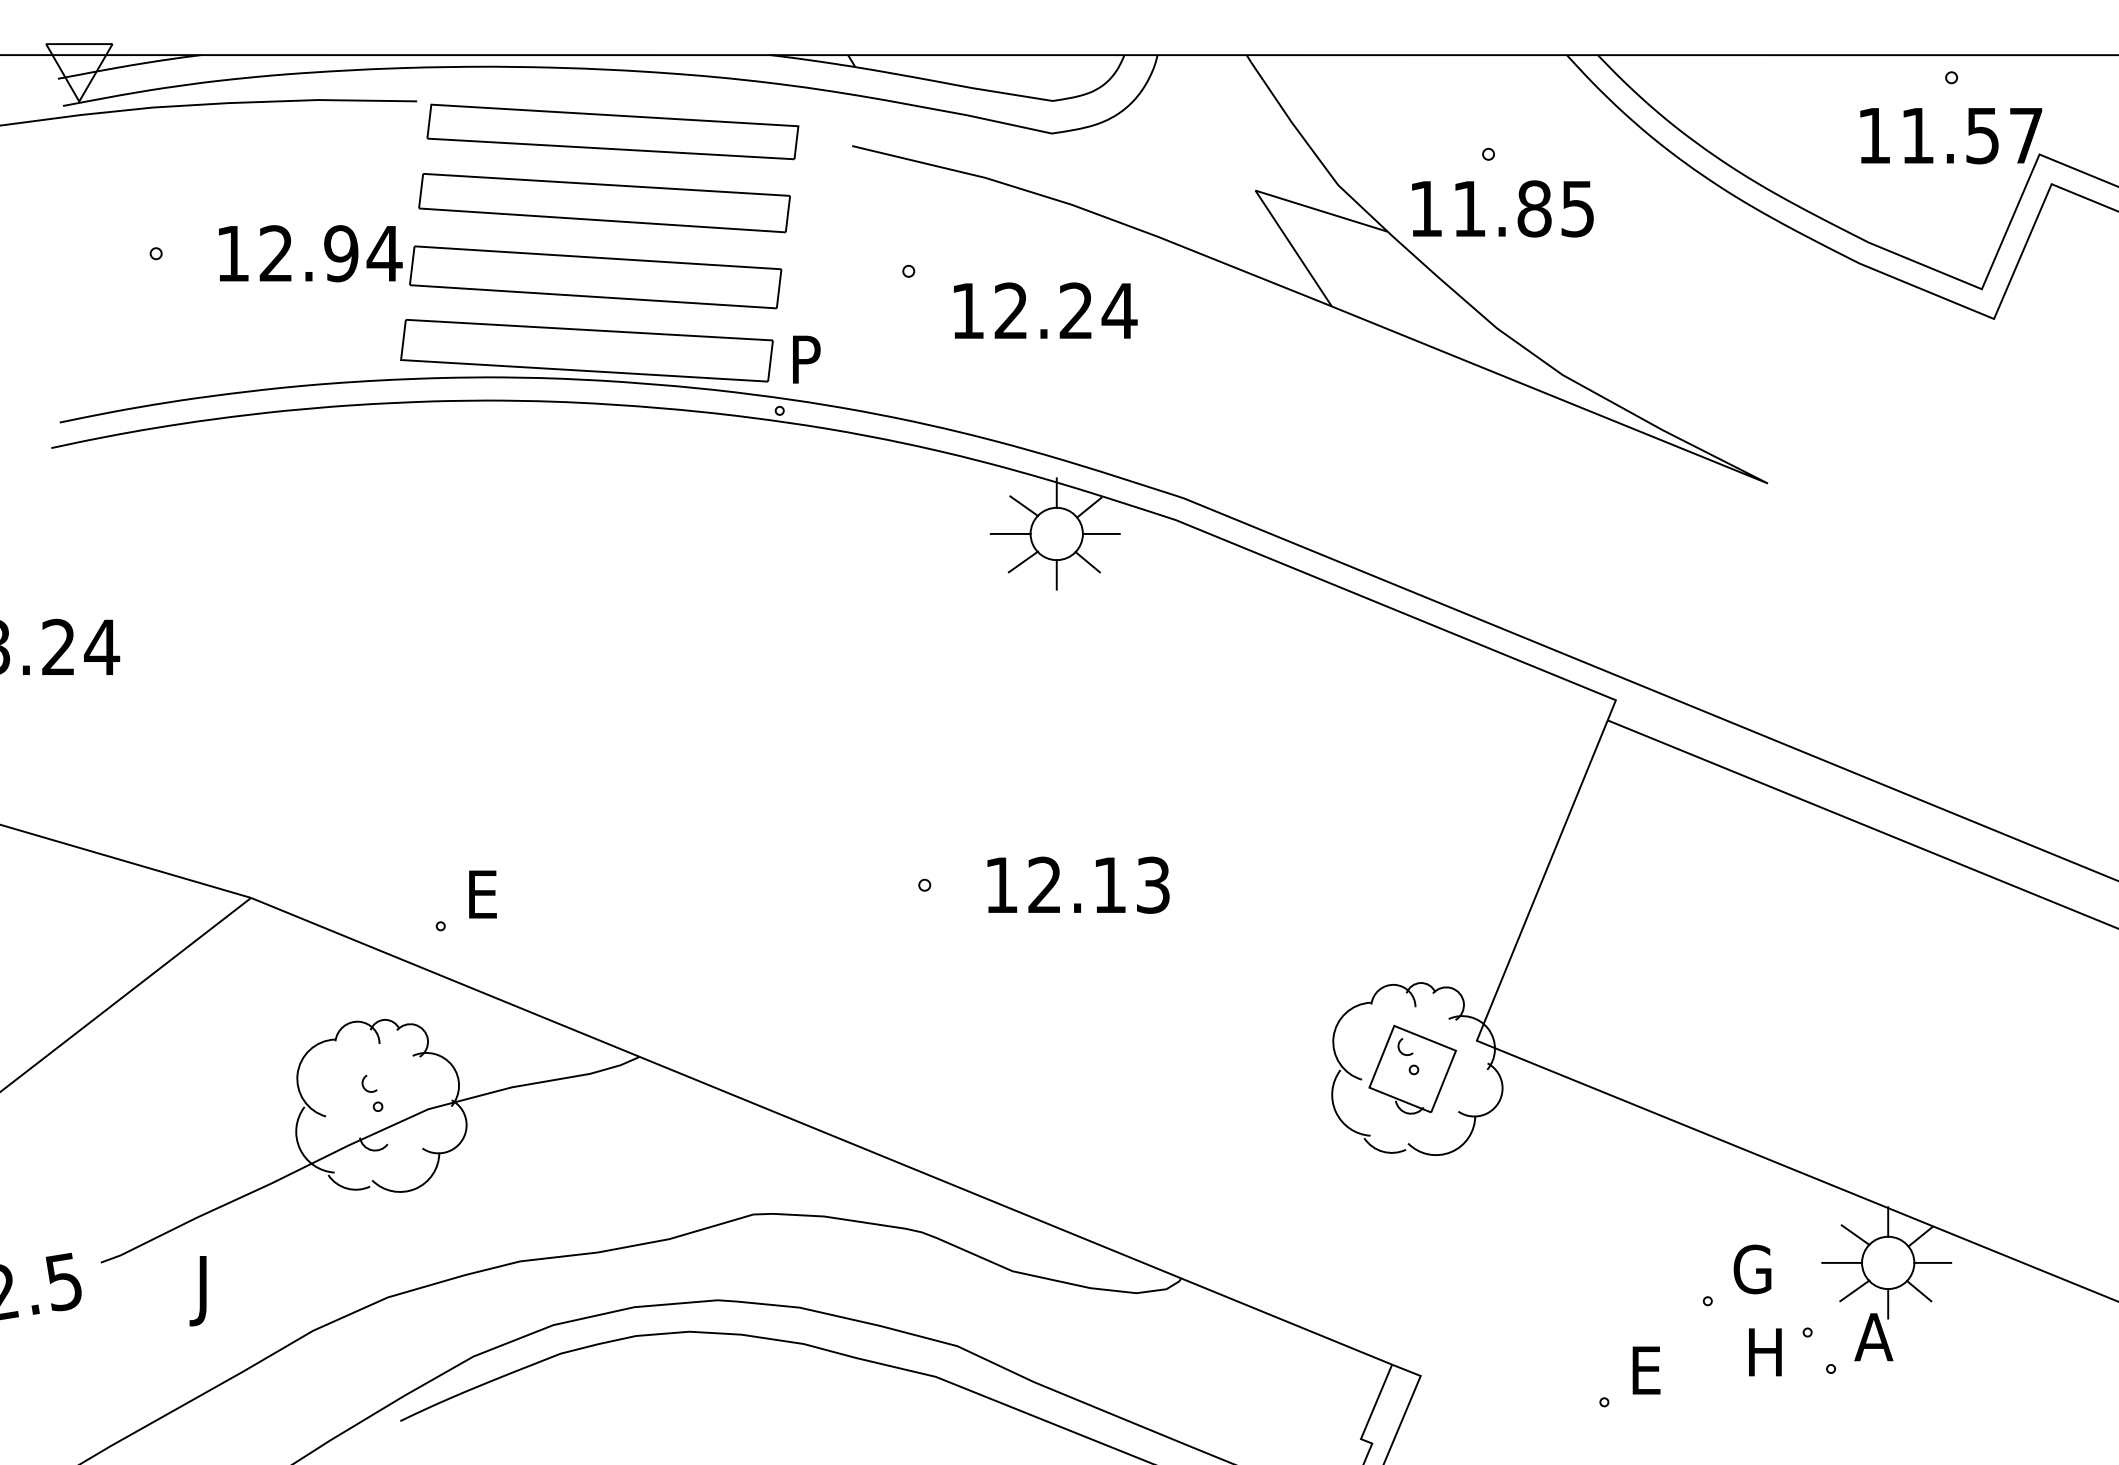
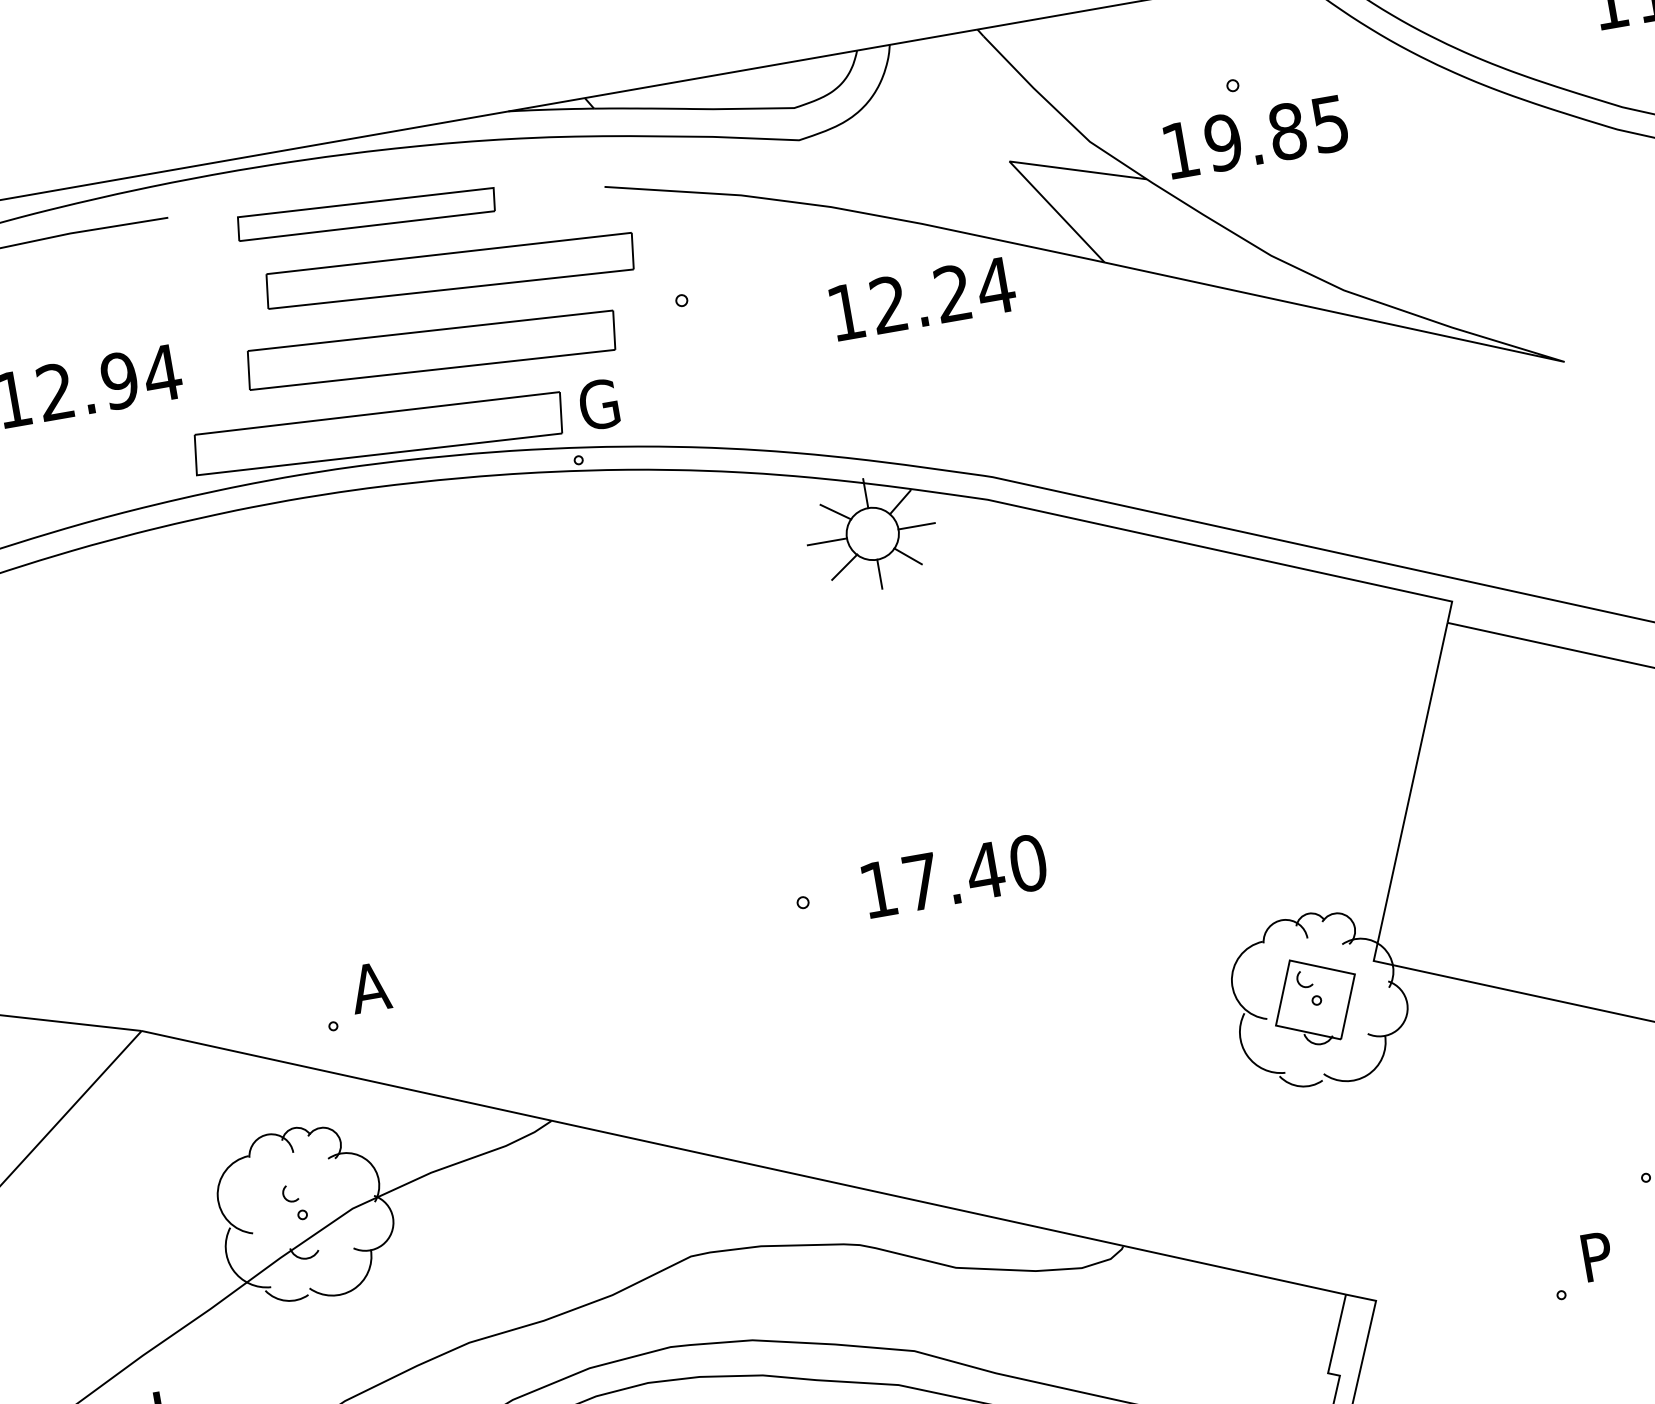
part: (612, 131) -> (365, 213), size x0.7
part: (604, 203) -> (450, 272), moved
text: (1469, 208) -> (1223, 142), 11.85 -> 19.85
part: (595, 277) -> (431, 350), moved
text: (1045, 310) -> (922, 298), moved
text: (808, 359) -> (598, 404), P -> G
text: (1099, 884) -> (975, 871), 12.13 -> 17.40
text: (483, 894) -> (370, 987), E -> A
text: (1649, 1370) -> (1600, 1256), E -> P

